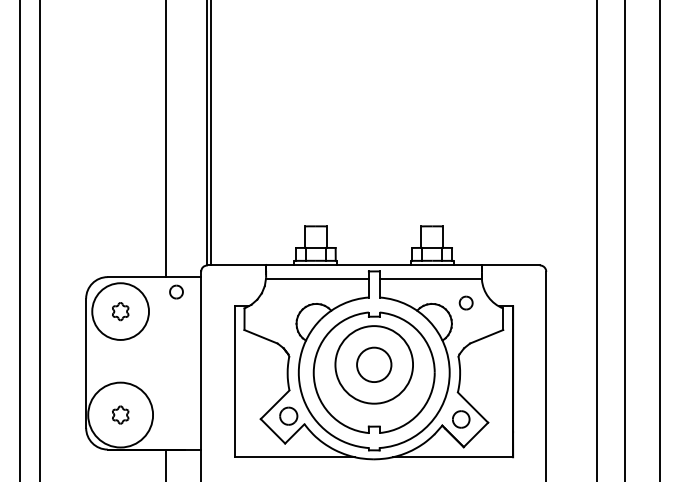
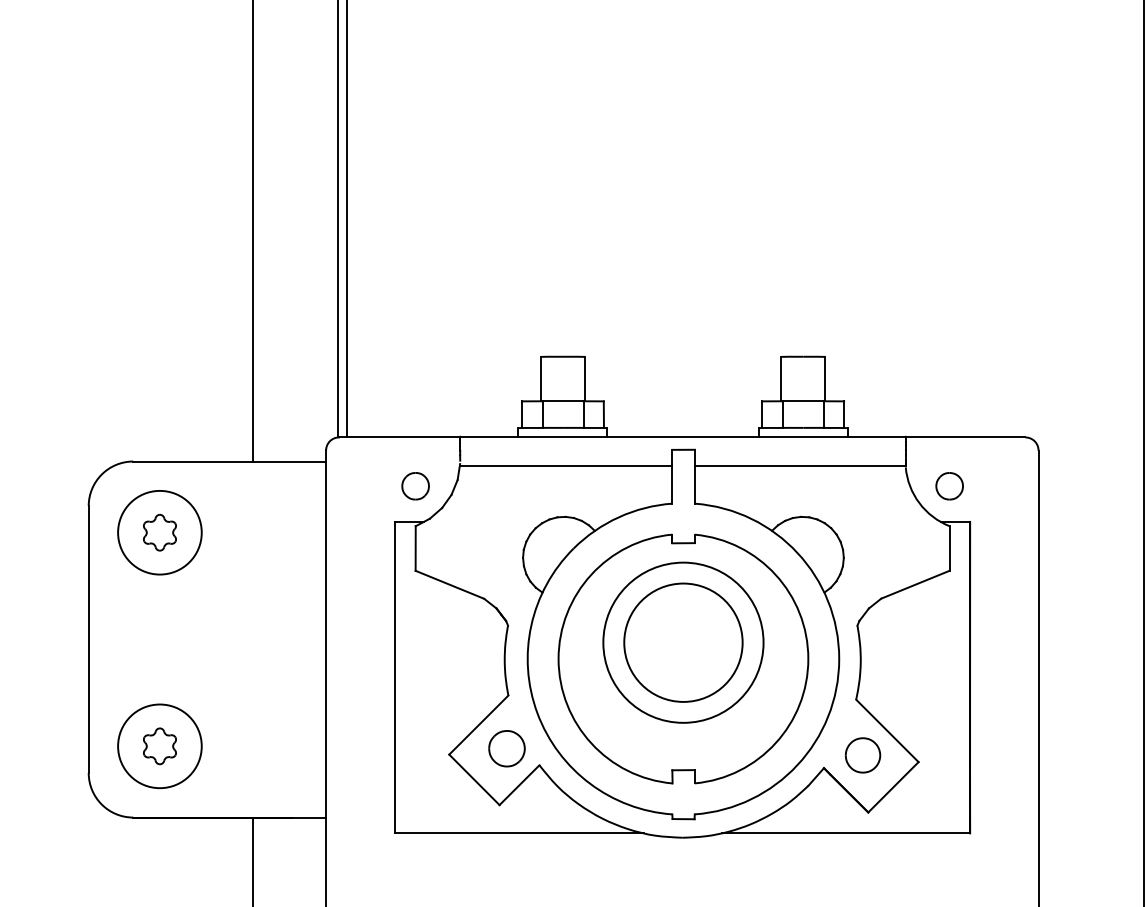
part: (176, 291) -> (415, 485), moved
part: (465, 302) -> (948, 485), moved
circle: (120, 311) -> (159, 532), size x0.71
circle: (373, 364) -> (681, 641), size x1.67
circle: (120, 414) -> (159, 745), size x0.62

